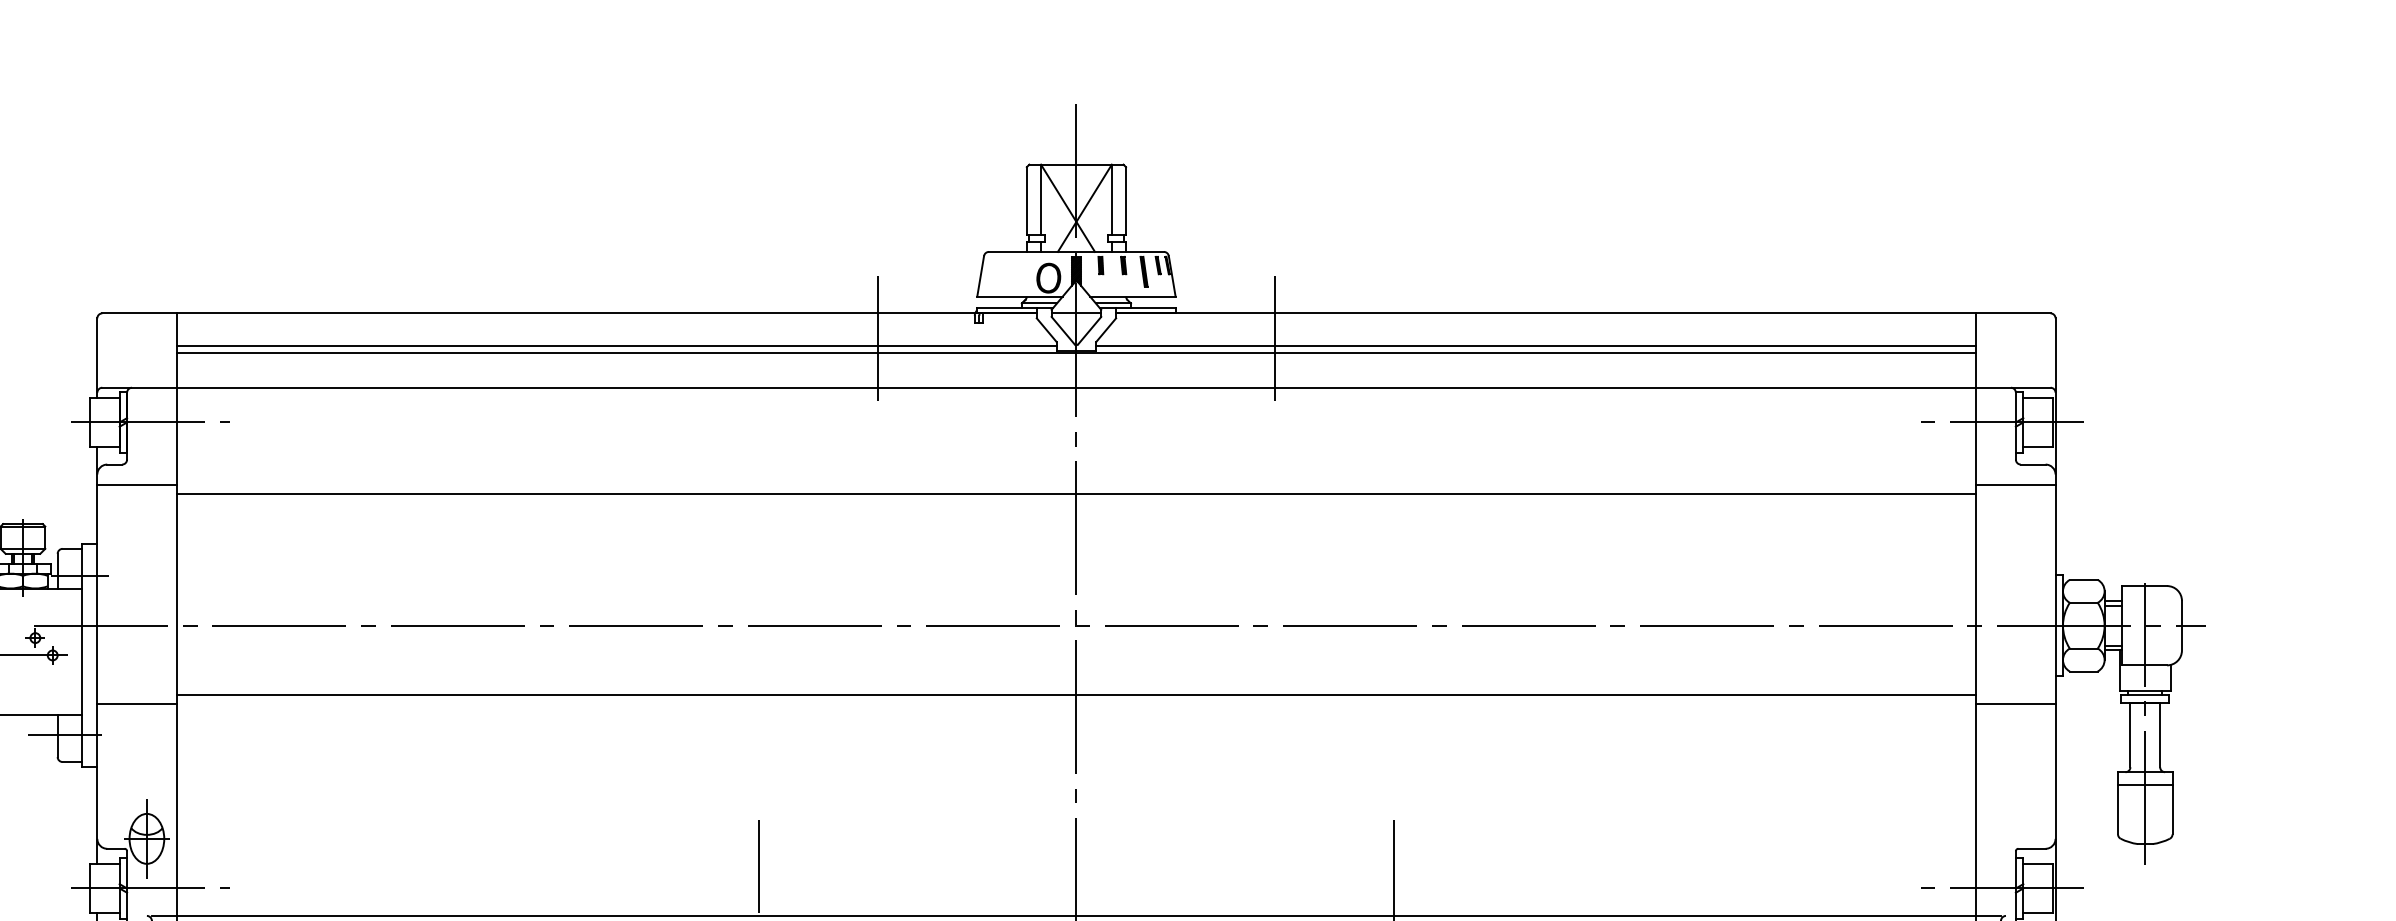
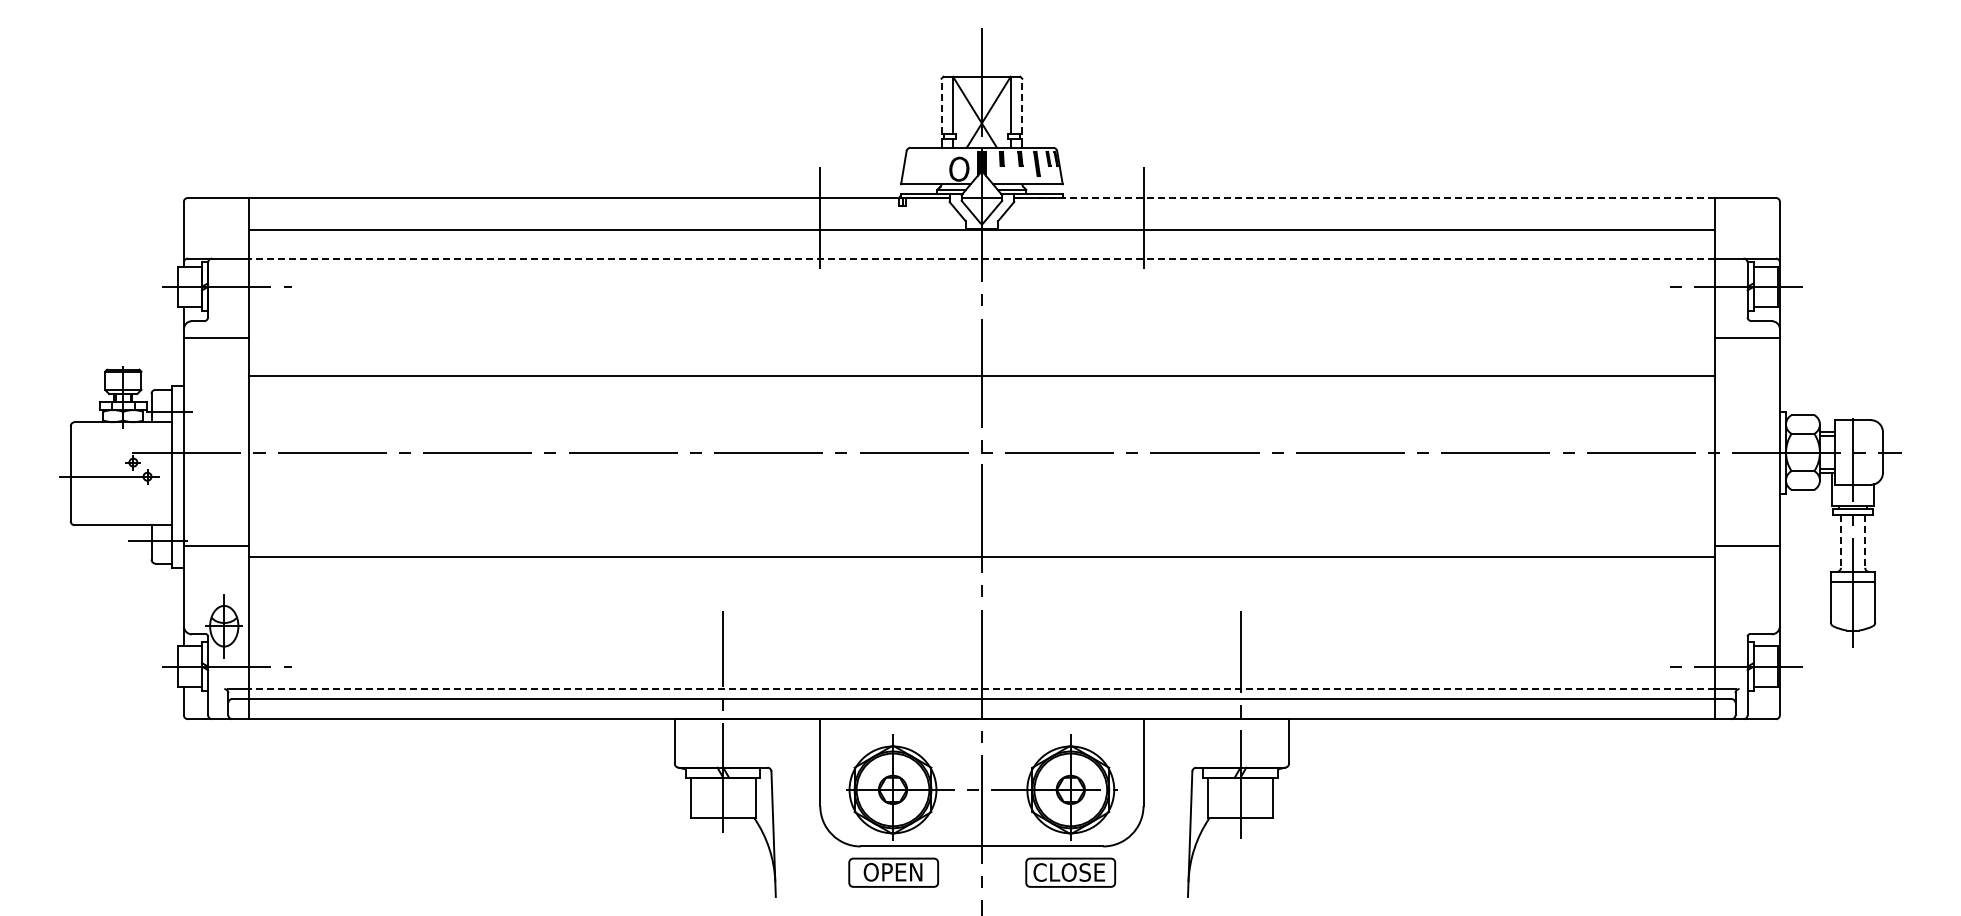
line: (1026, 201) -> (941, 106), solid -> dashed
line: (1126, 201) -> (1022, 106), solid -> dashed
line: (1545, 312) -> (1364, 197), solid -> dashed
line: (615, 345) -> (606, 224), removed
line: (1536, 345) -> (1356, 224), removed
line: (1075, 387) -> (981, 258), solid -> dashed
line: (1075, 494) -> (981, 375), moved
line: (1075, 695) -> (981, 557), moved
line: (136, 704) -> (215, 545), moved
line: (2015, 704) -> (1747, 545), moved
line: (2129, 736) -> (1840, 542), solid -> dashed
line: (2160, 736) -> (1865, 542), solid -> dashed
line: (1075, 915) -> (981, 688), solid -> dashed

